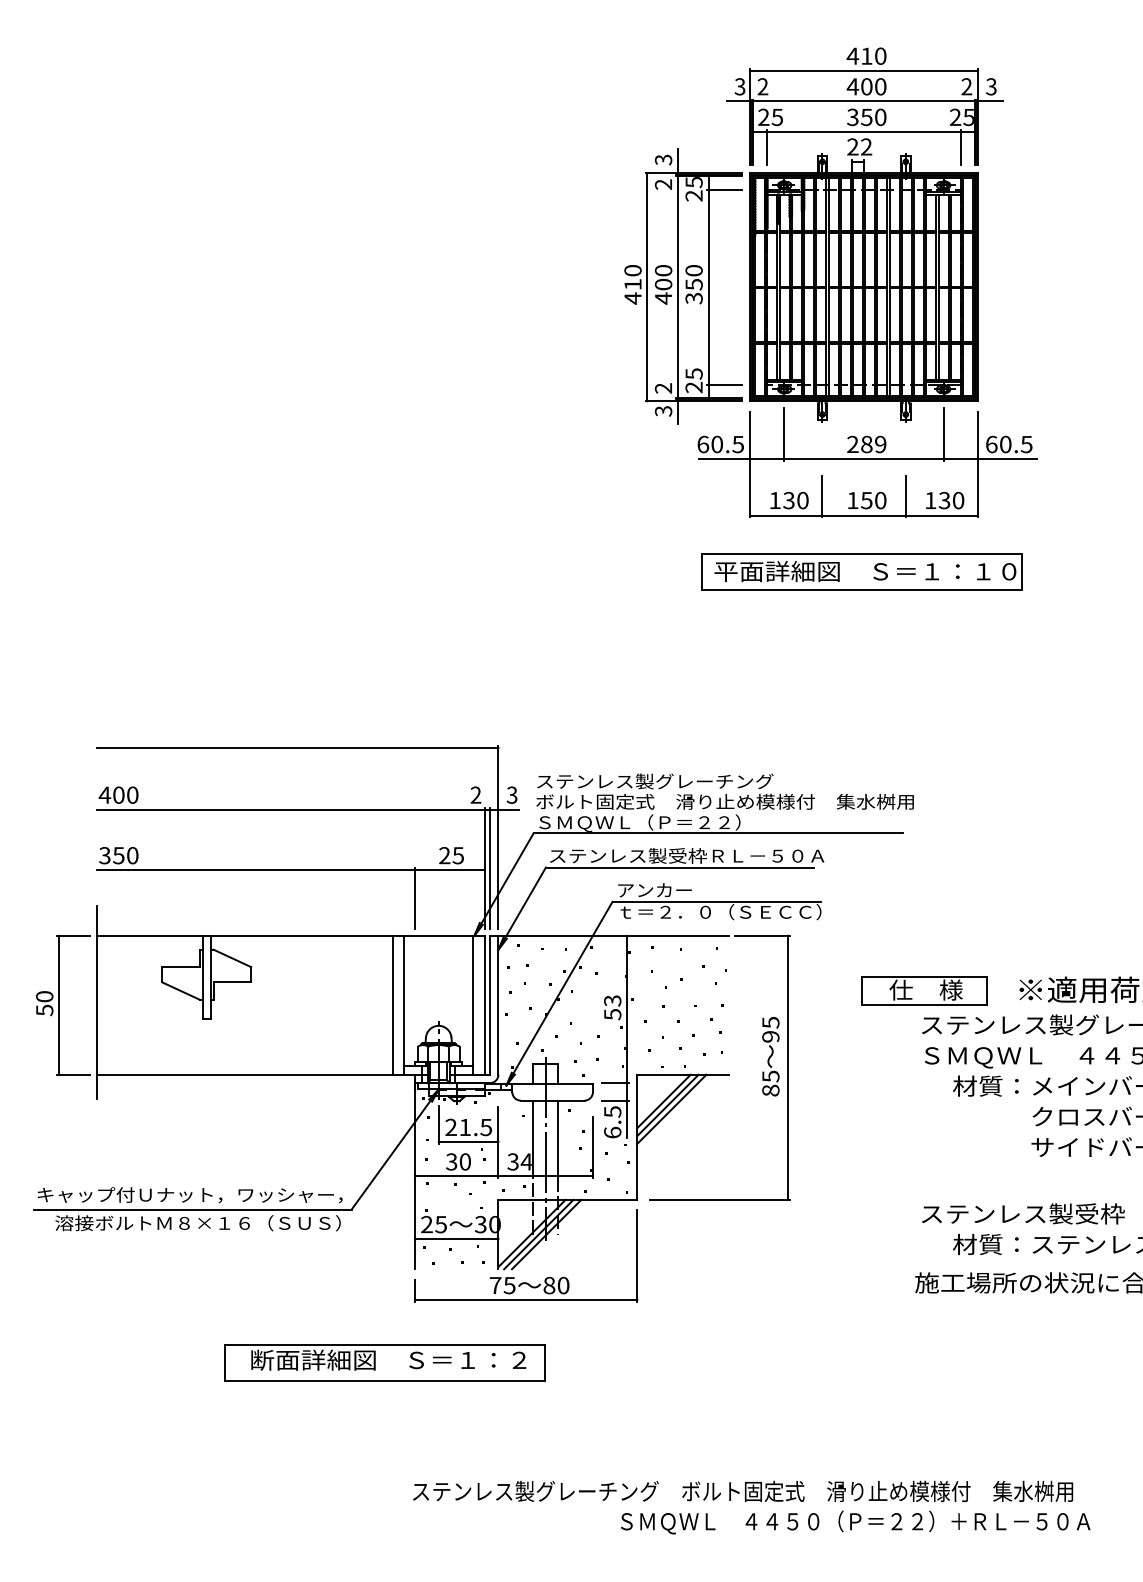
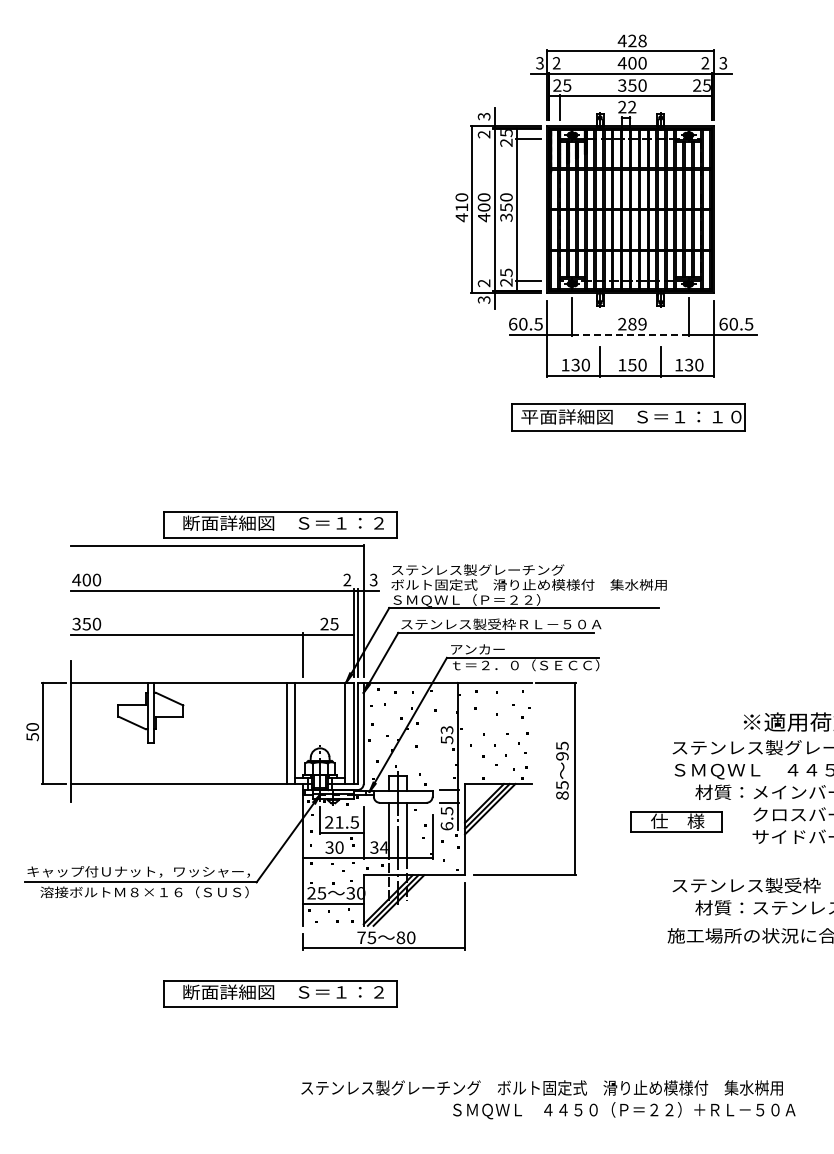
text: (873, 55) -> (637, 40), 410 -> 428
line: (961, 147) -> (701, 107), removed
line: (864, 459) -> (630, 335), solid -> dashed
part: (384, 719) -> (280, 524), added
part: (924, 990) -> (676, 821), moved

